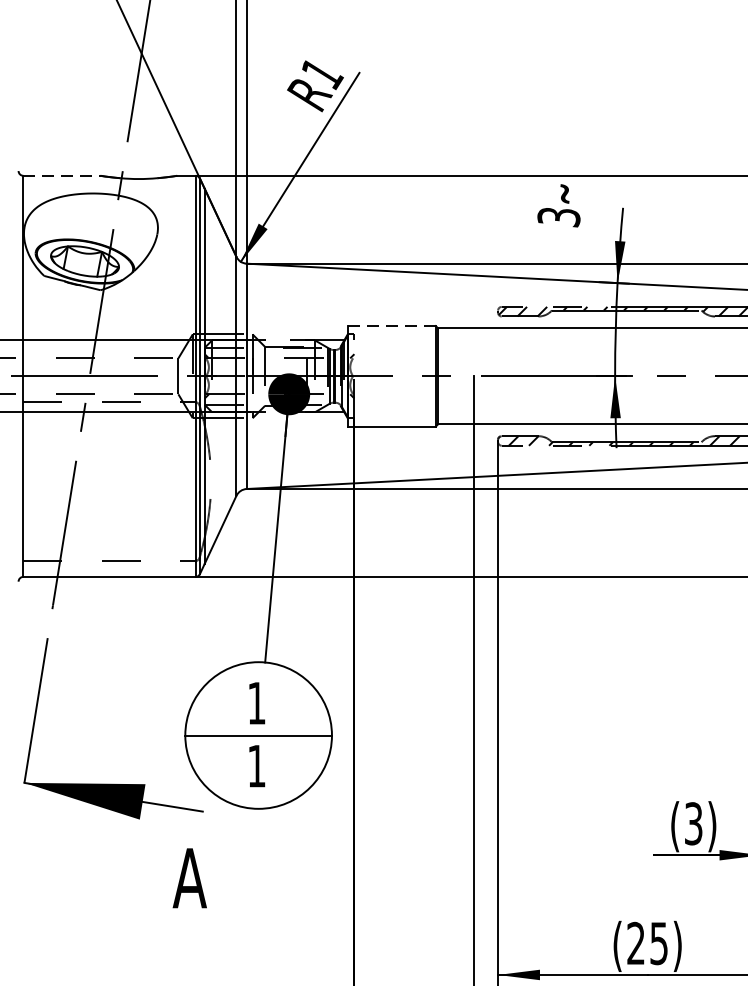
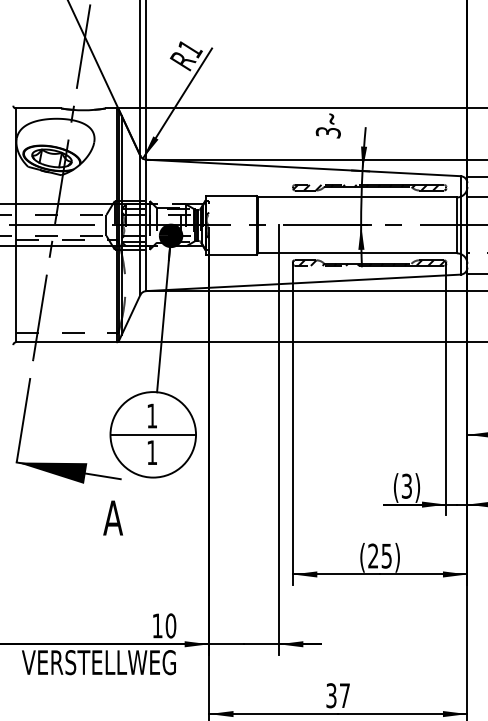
line: (61, 175) -> (38, 108), dashed -> solid
line: (392, 326) -> (231, 196), dashed -> solid

